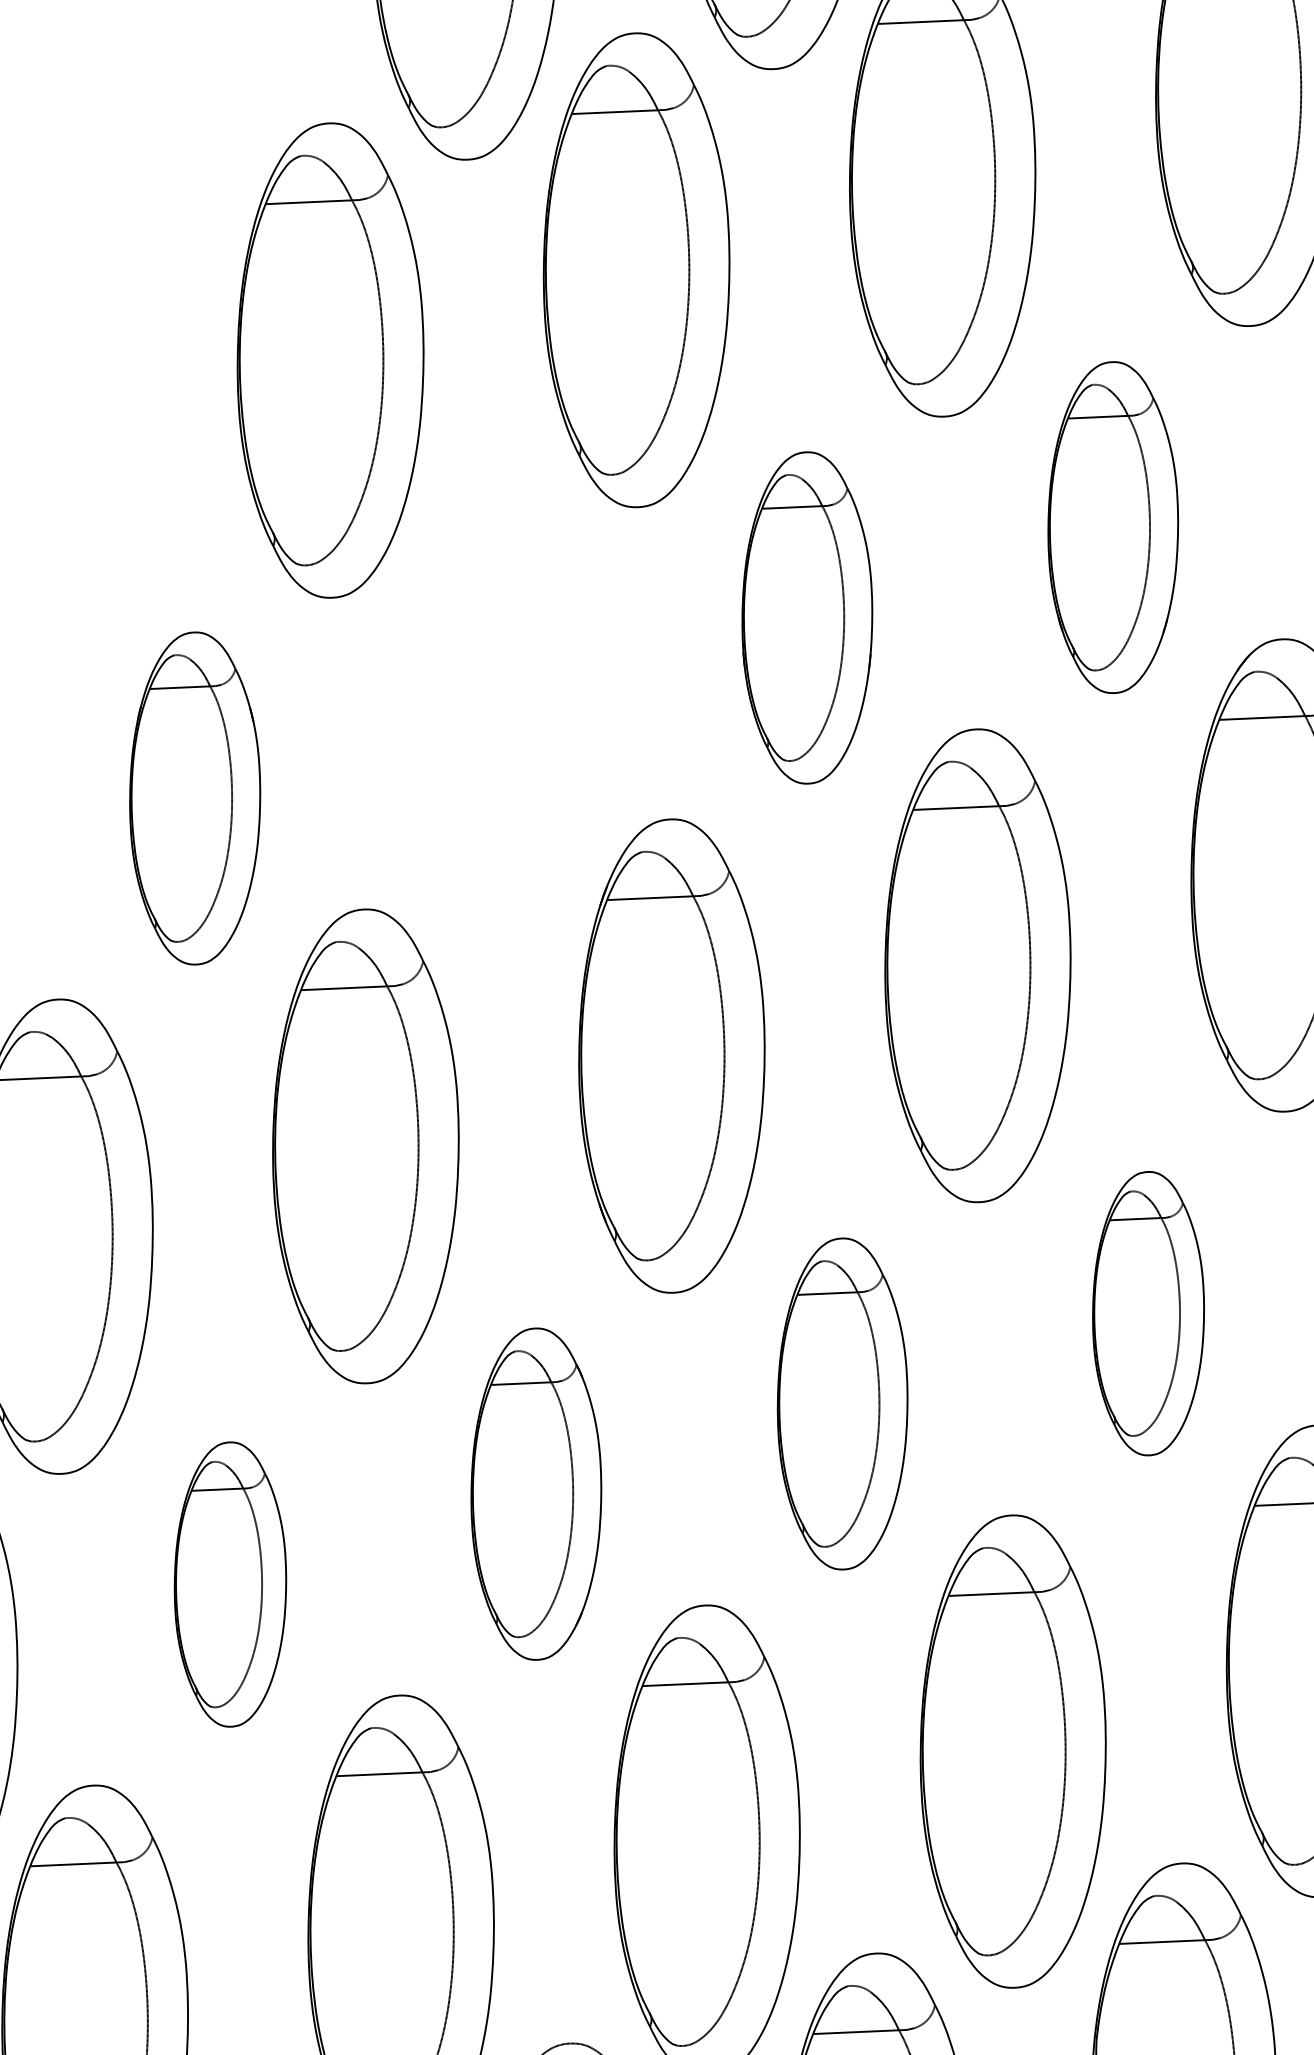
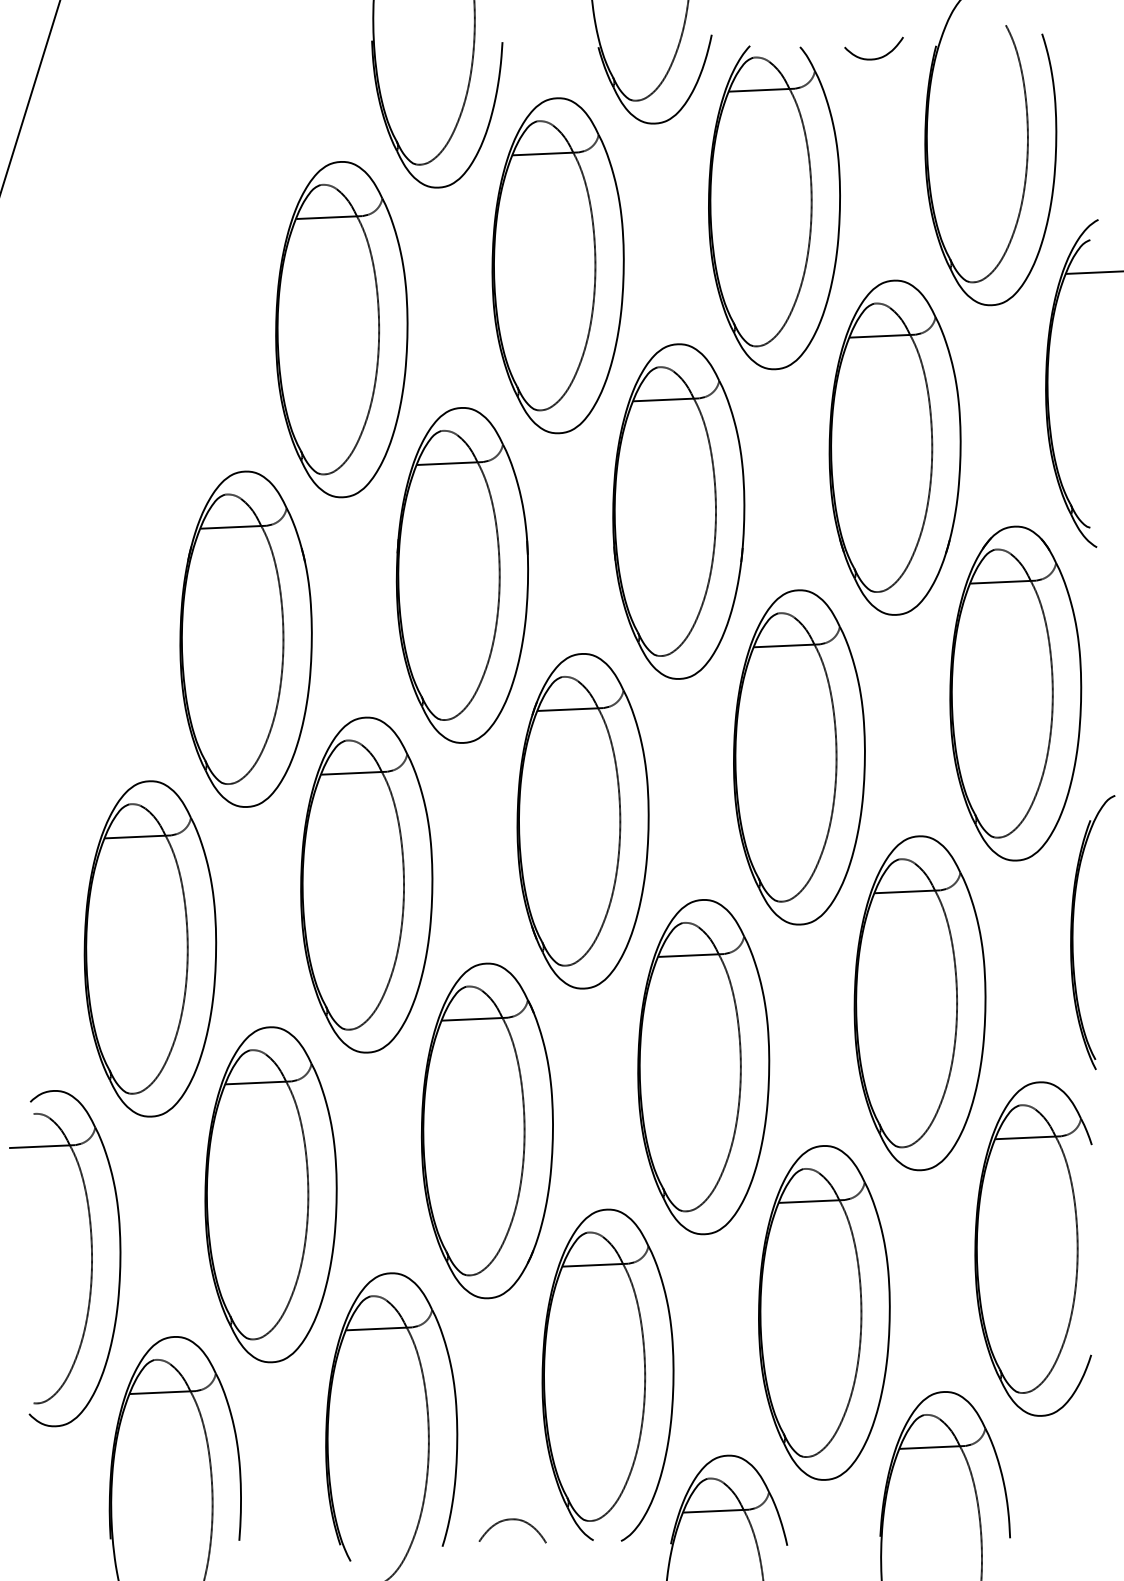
part: (1112, 527) -> (894, 447), size x1.43
part: (806, 617) -> (678, 511), size x1.43
part: (499, 708) -> (461, 575), added
part: (194, 797) -> (245, 638), size x1.43
part: (1147, 1313) -> (919, 1003), size x1.67
part: (842, 1404) -> (703, 1067), size x1.43
part: (535, 1493) -> (486, 1130), size x1.43
part: (229, 1584) -> (270, 1194), size x1.67

